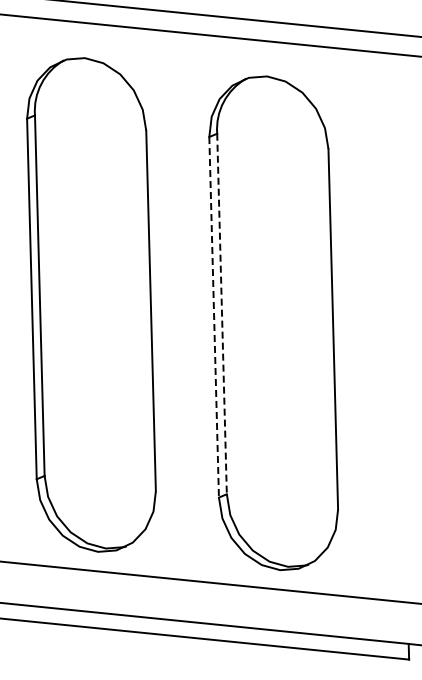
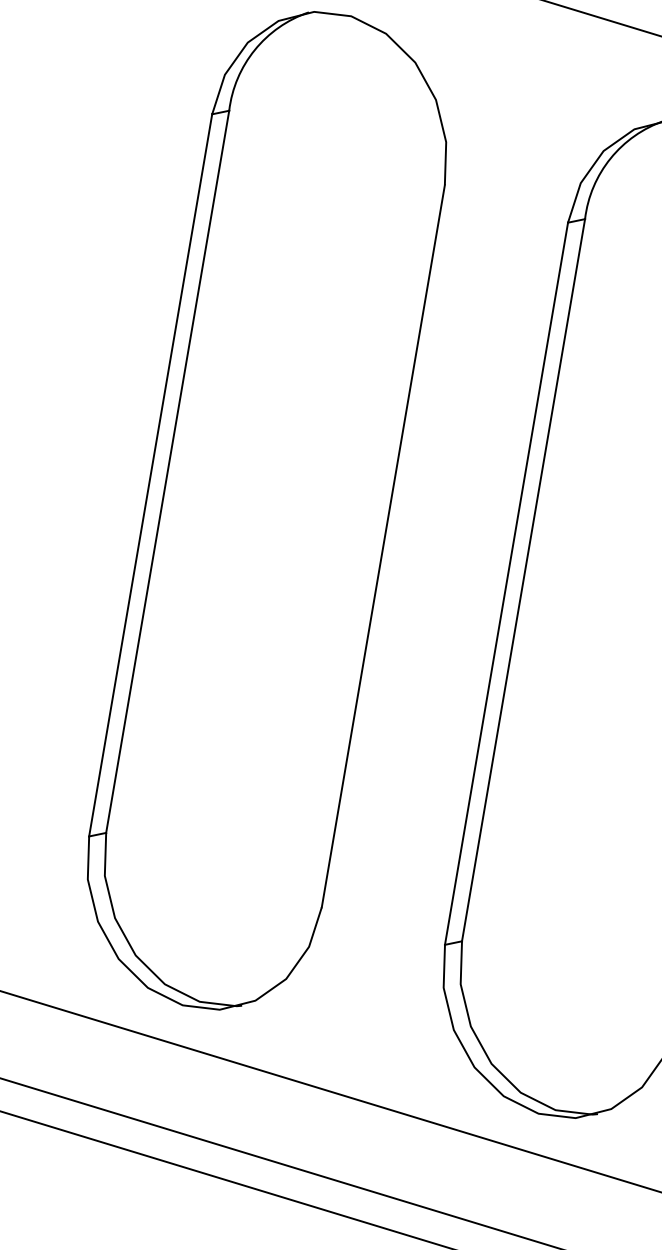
line: (222, 314) -> (524, 581), dashed -> solid
line: (214, 317) -> (507, 584), dashed -> solid

